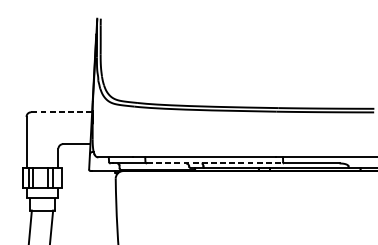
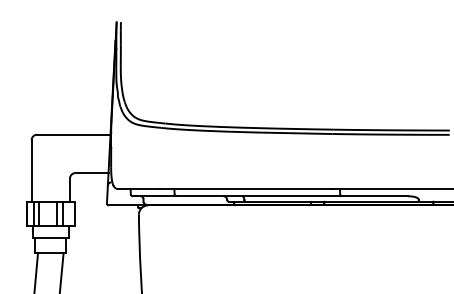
line: (61, 112) -> (73, 134), dashed -> solid
line: (216, 163) -> (259, 196), dashed -> solid

